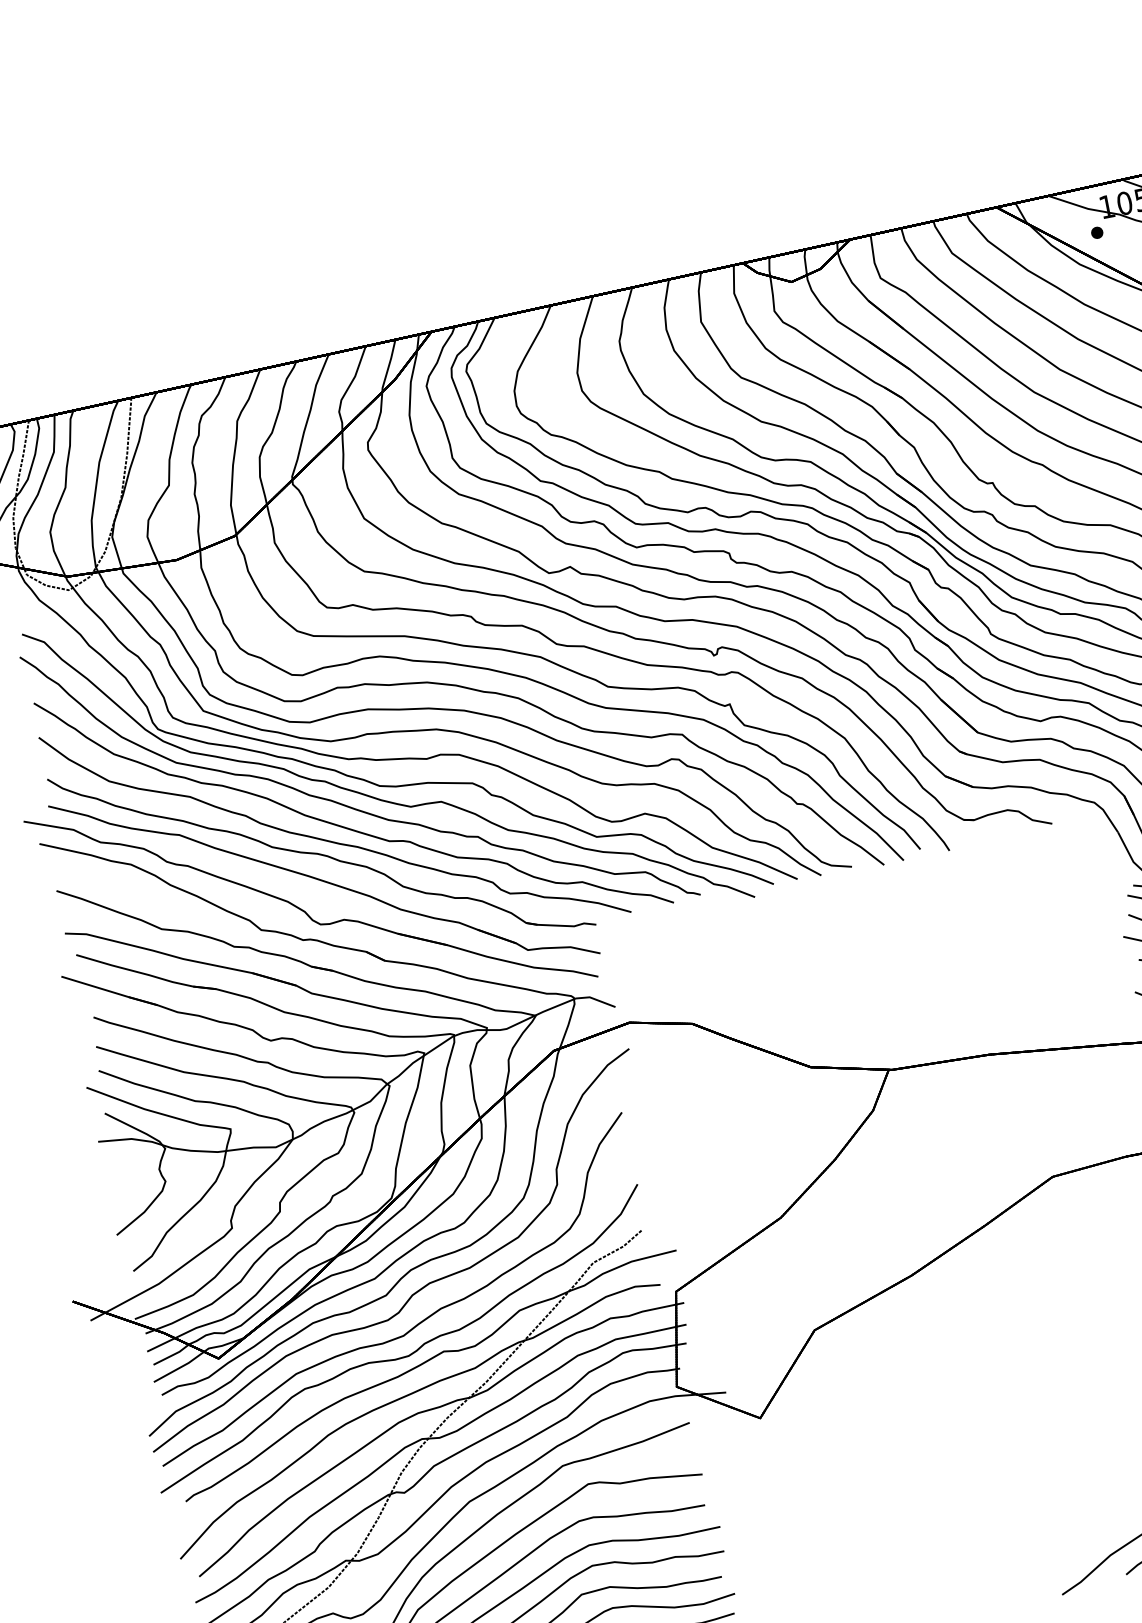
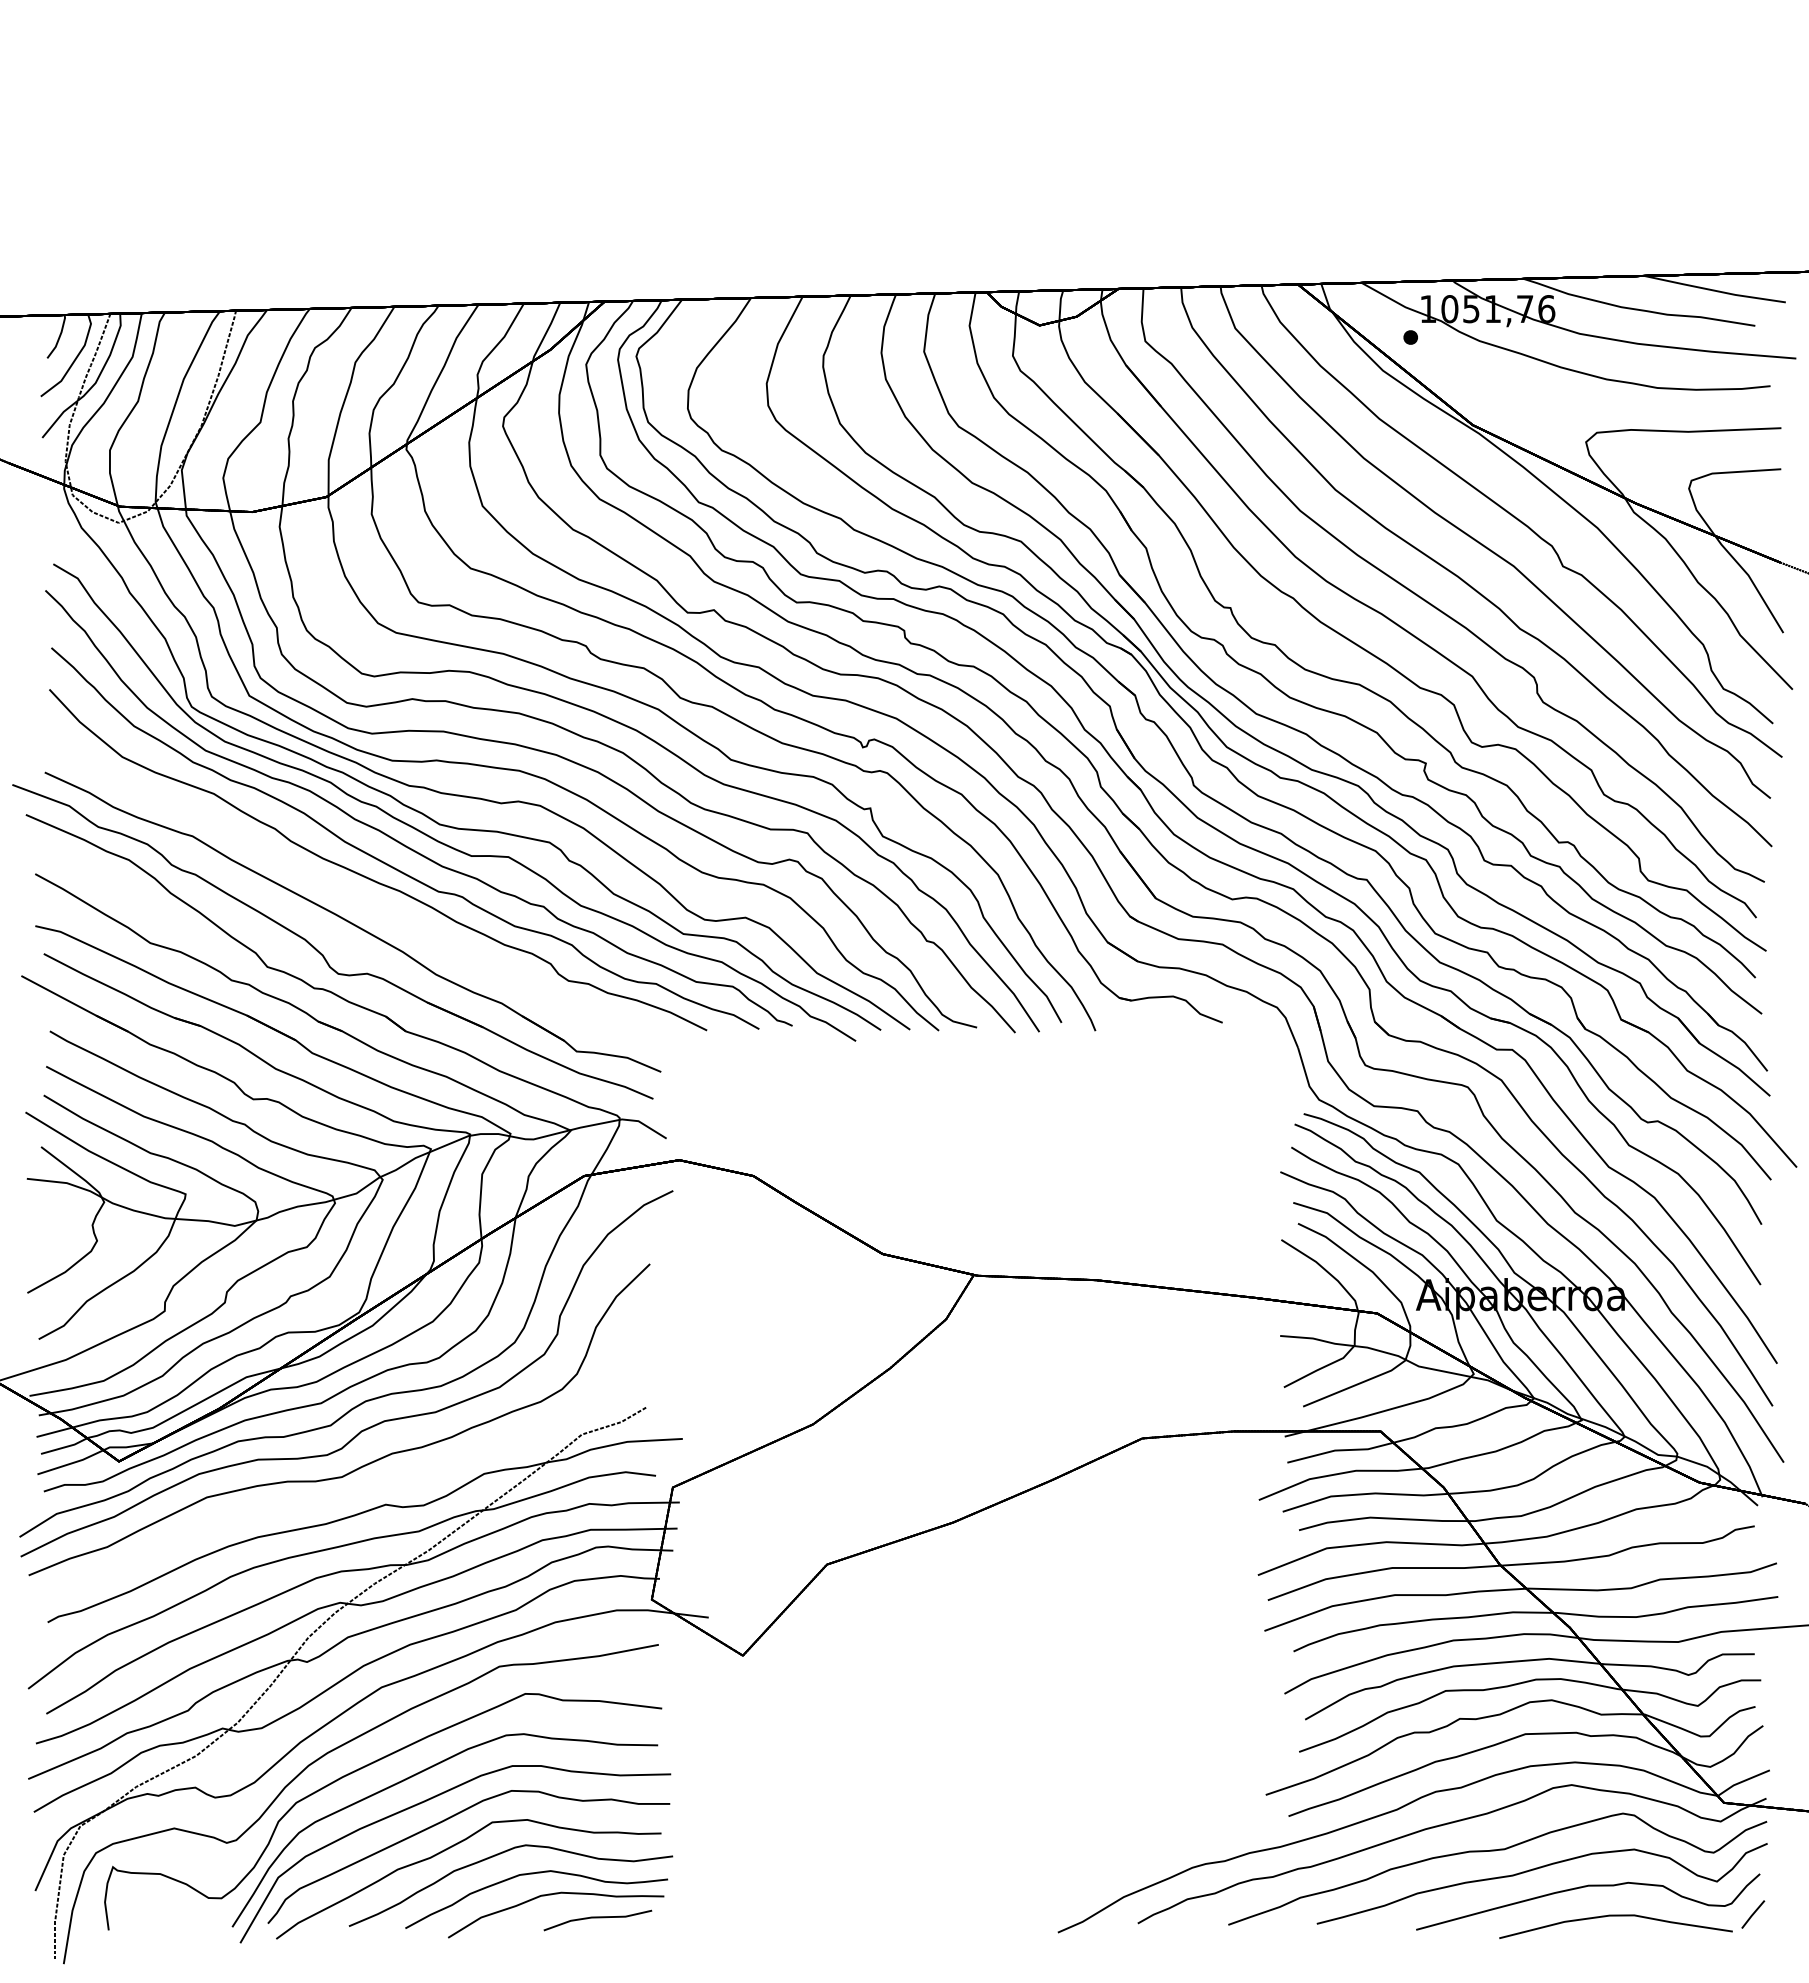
part: (321, 851) -> (355, 888), removed
curve: (402, 1356) -> (336, 1501), removed

